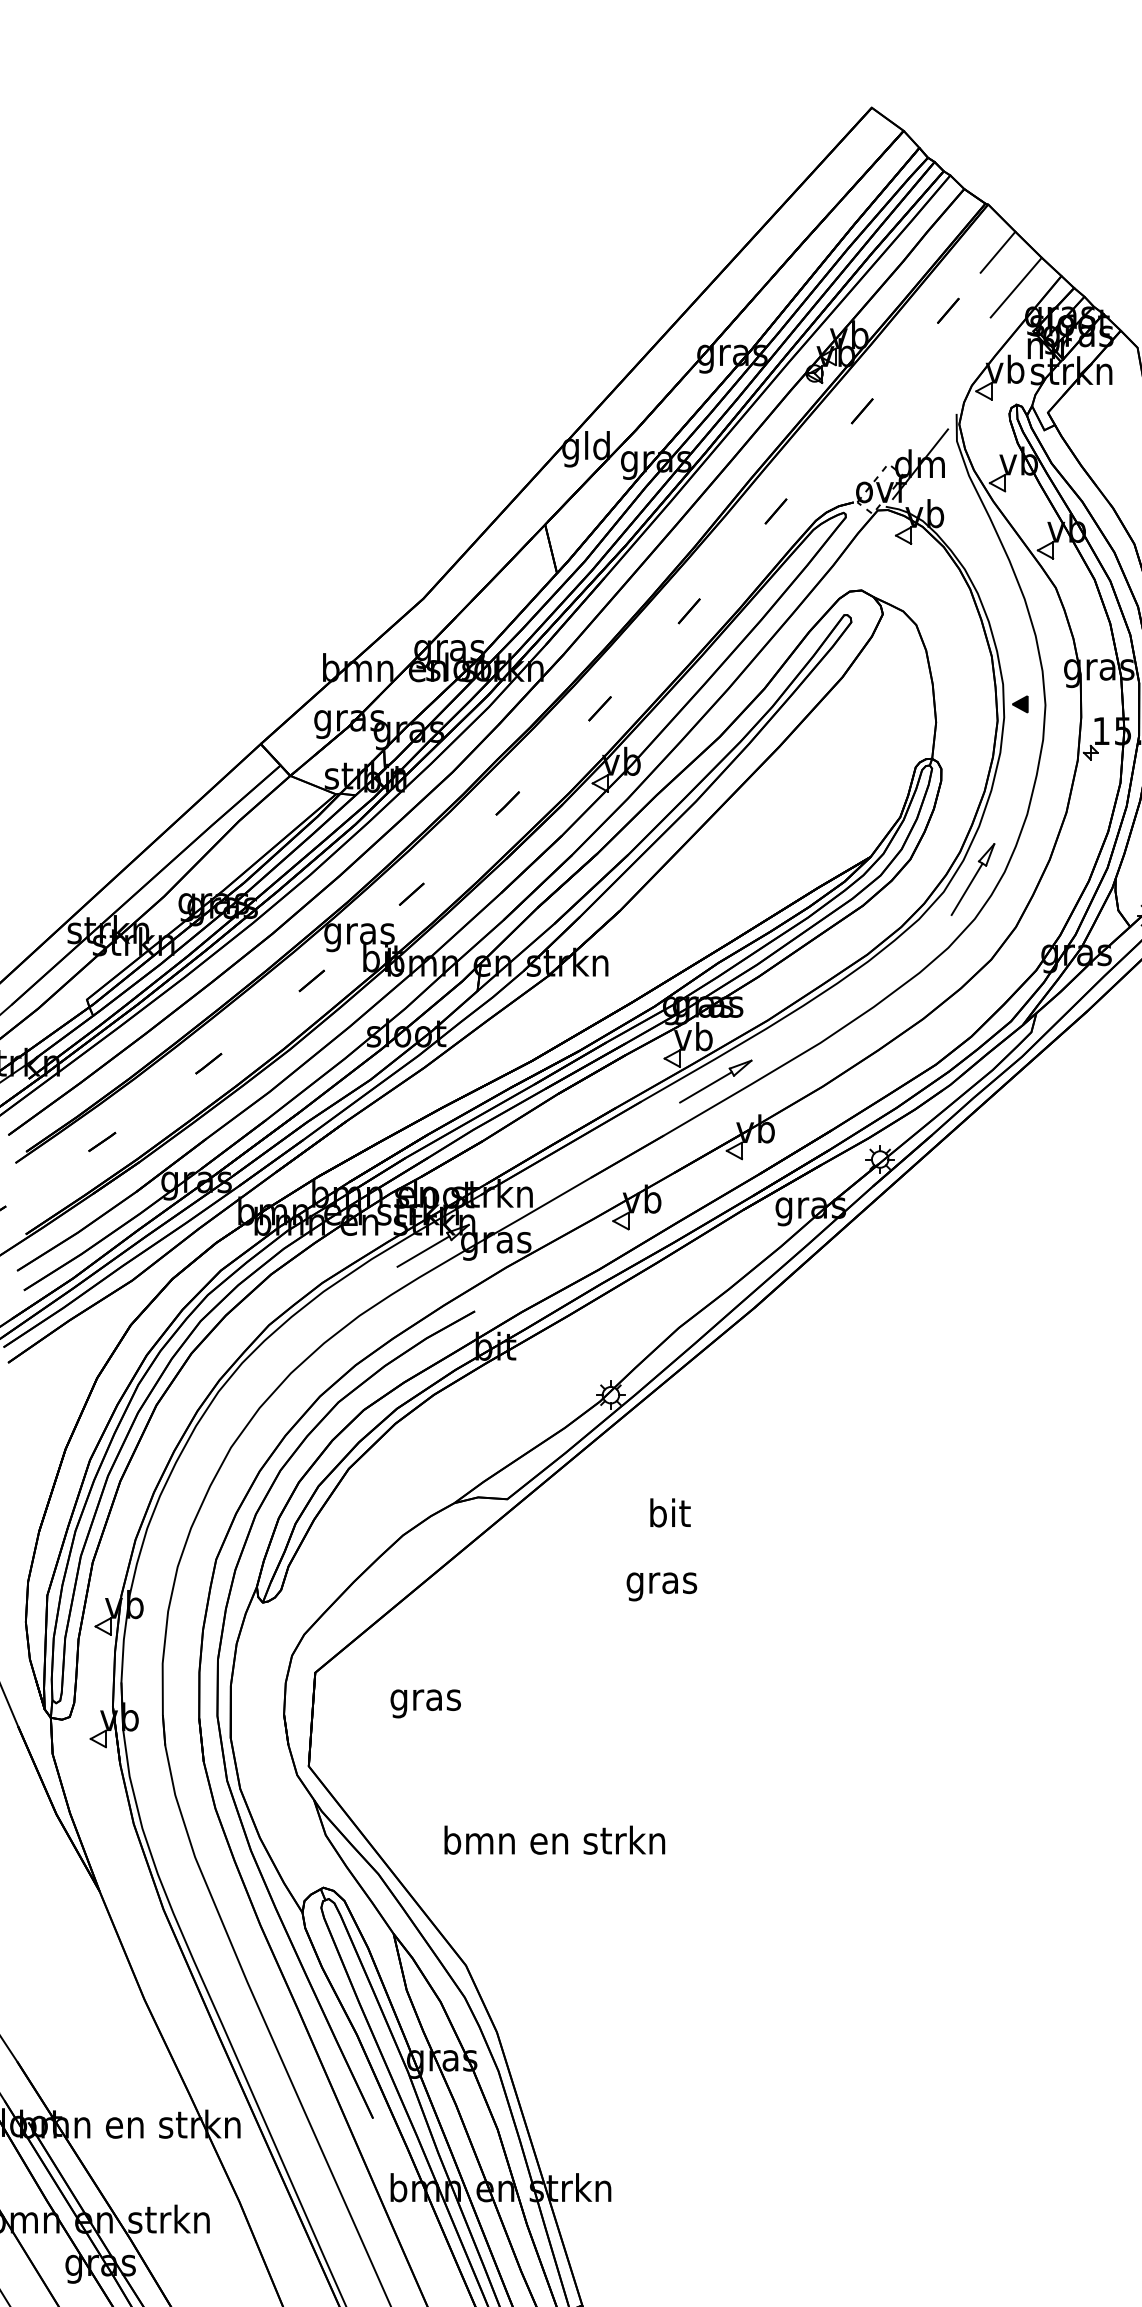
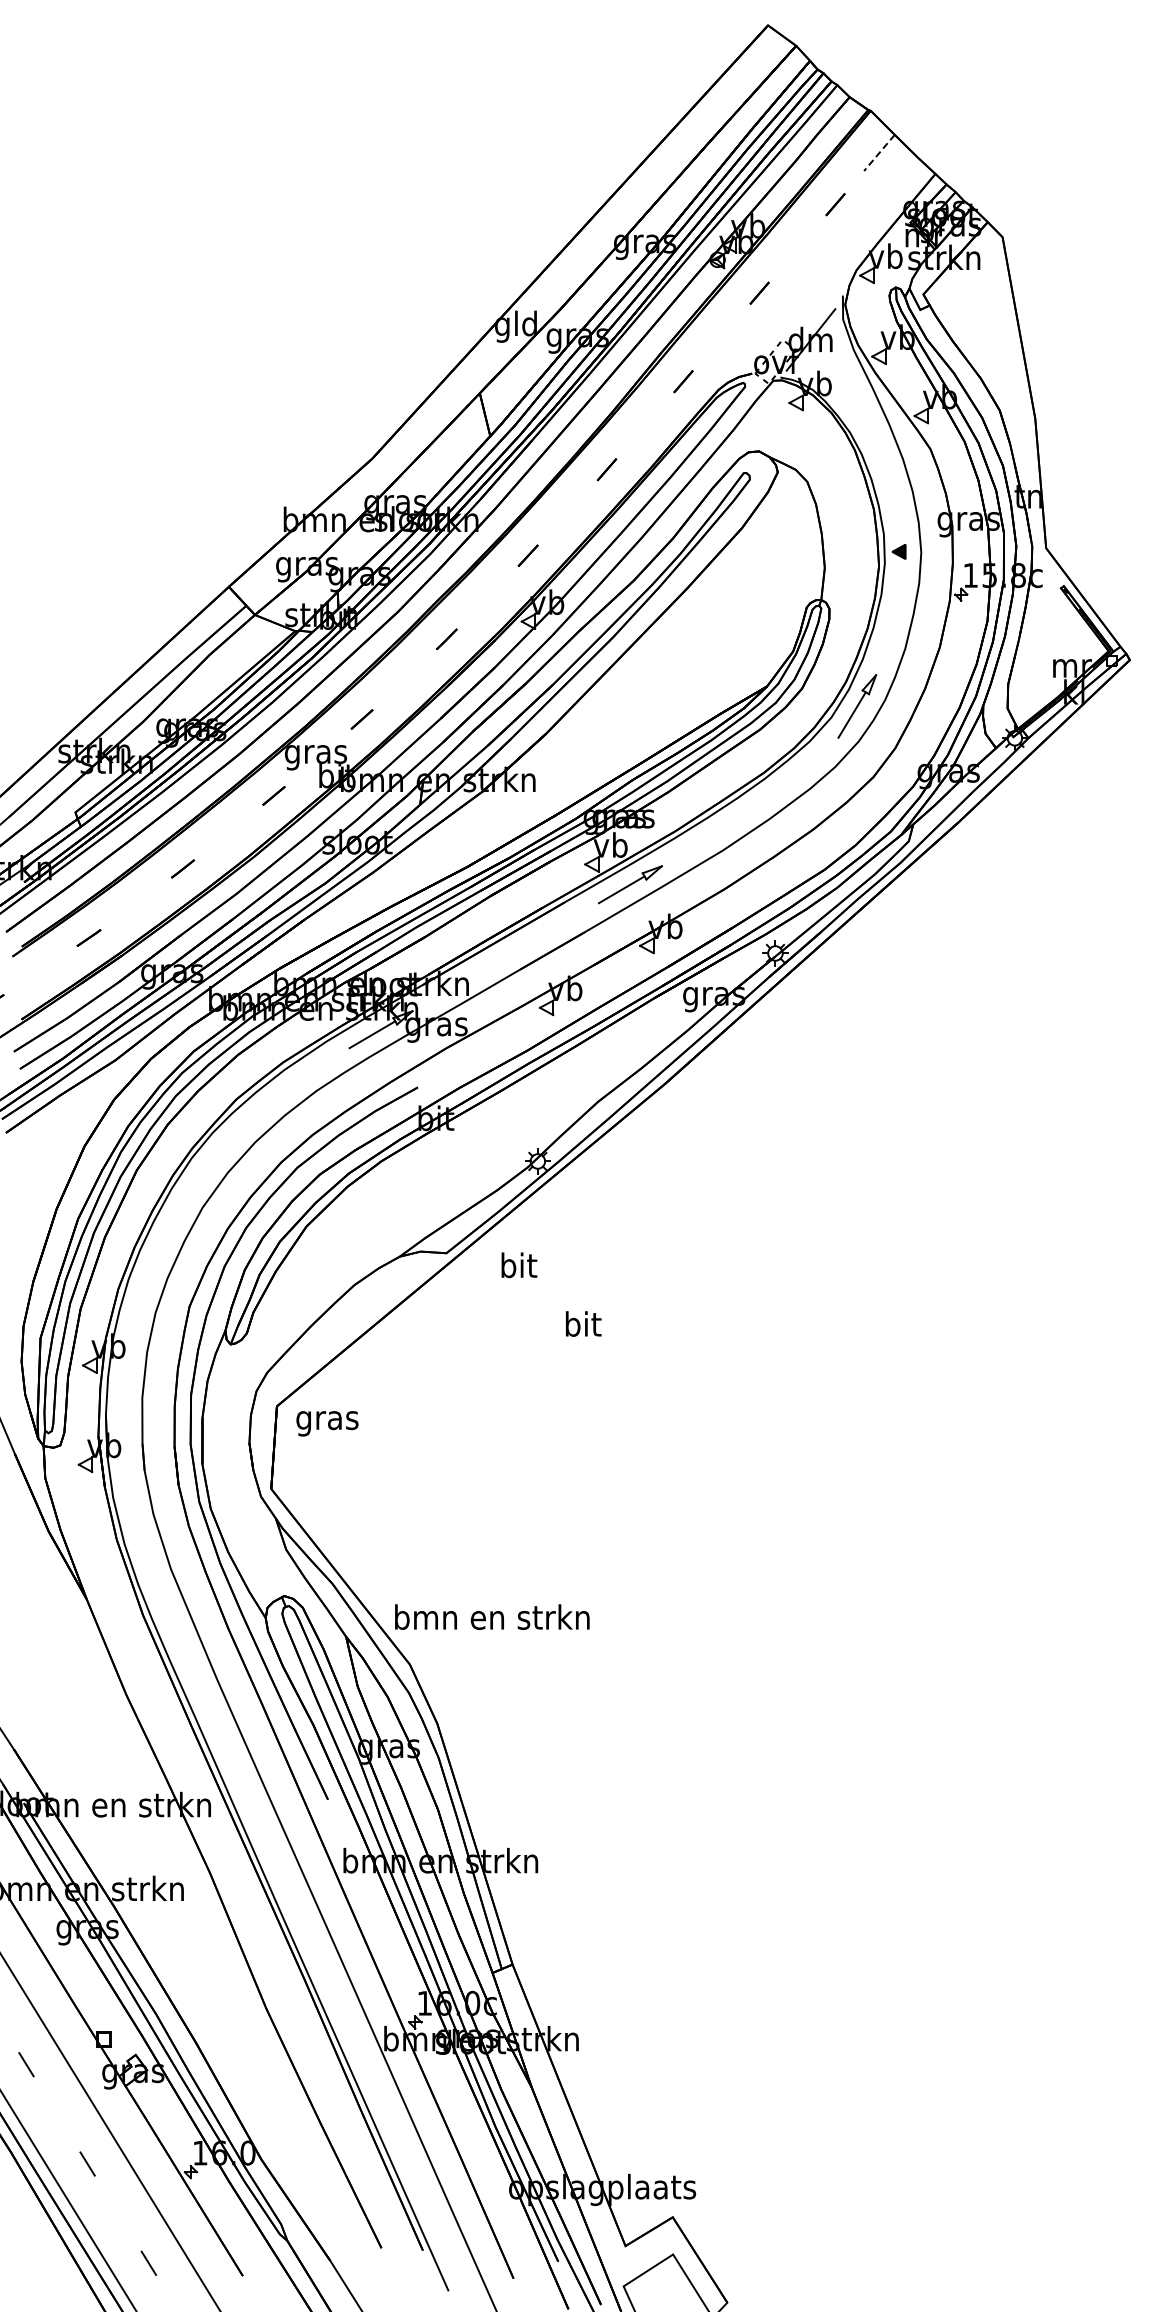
line: (998, 251) -> (879, 152), solid -> dashed
line: (1016, 286) -> (895, 183), removed
text: (670, 1513) -> (519, 1265), moved
text: (661, 1583) -> (582, 1327), gras -> bit
text: (425, 1703) -> (327, 1423), moved
text: (554, 1839) -> (492, 1616), moved

